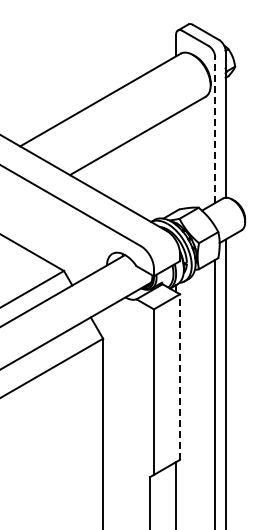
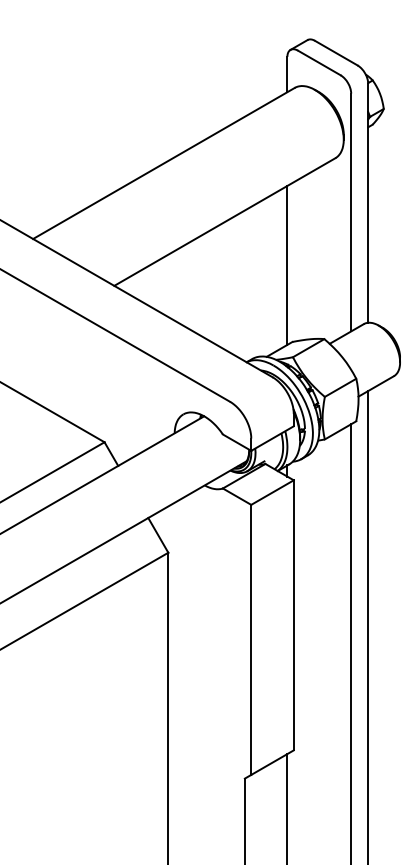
line: (215, 130) -> (351, 213), dashed -> solid
line: (176, 162) -> (288, 265), added
line: (180, 377) -> (294, 616), dashed -> solid

